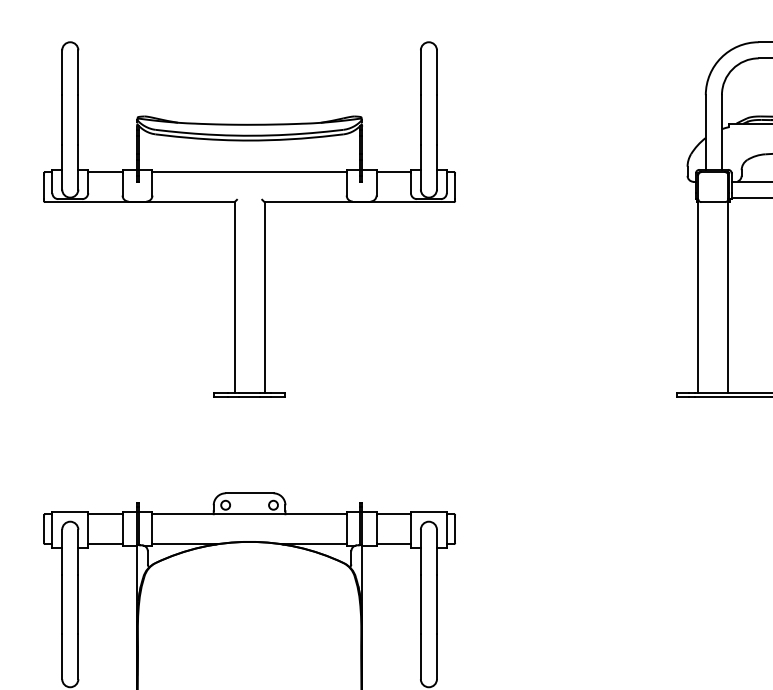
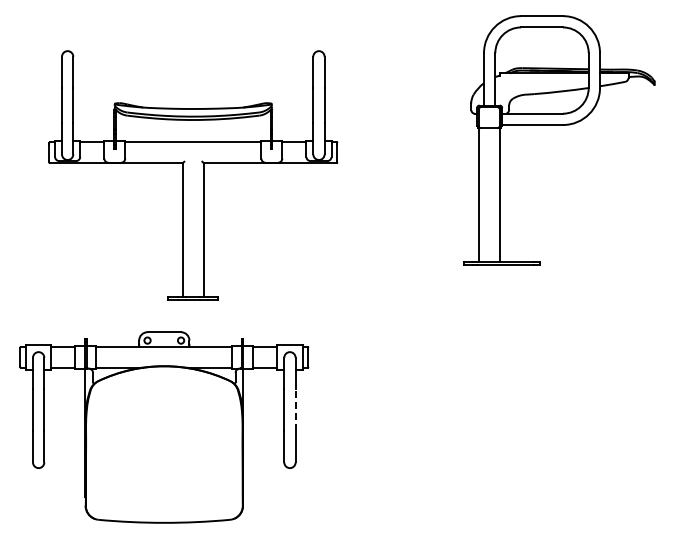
part: (249, 219) -> (193, 175), moved
line: (436, 605) -> (295, 410), solid -> dashed

